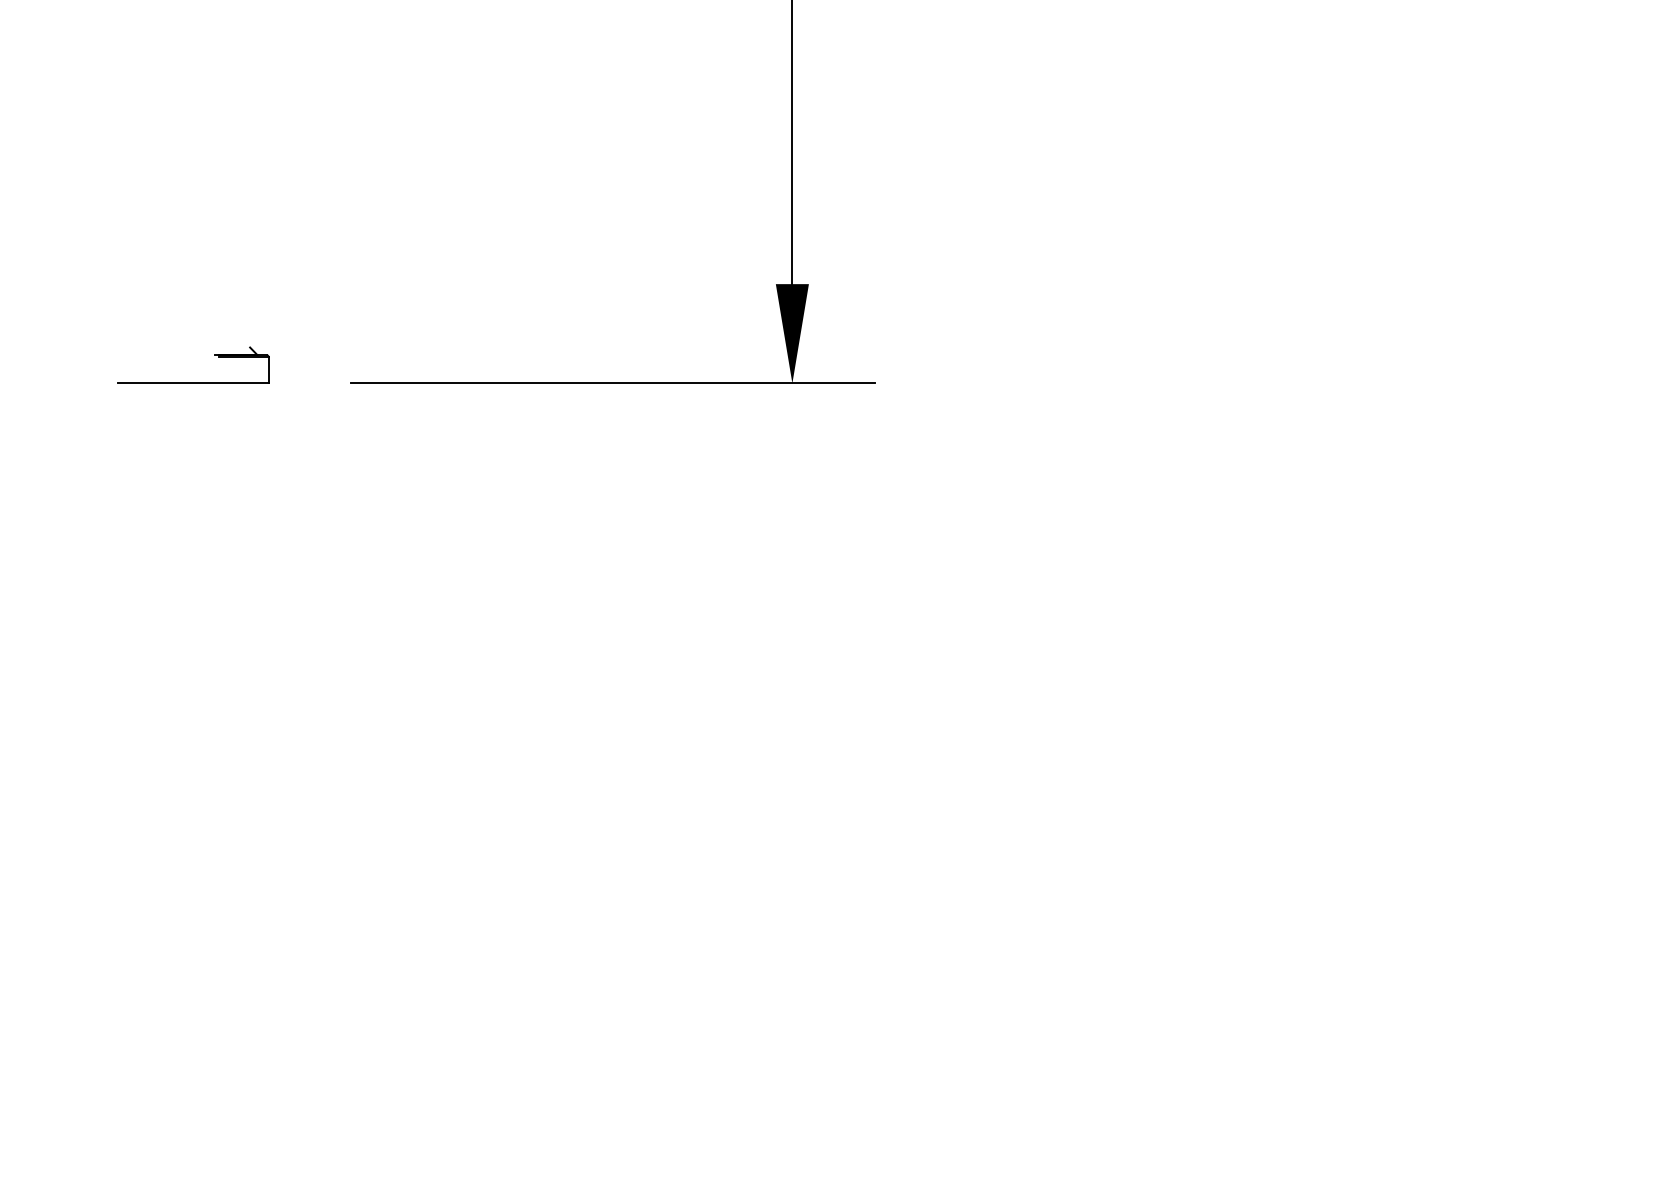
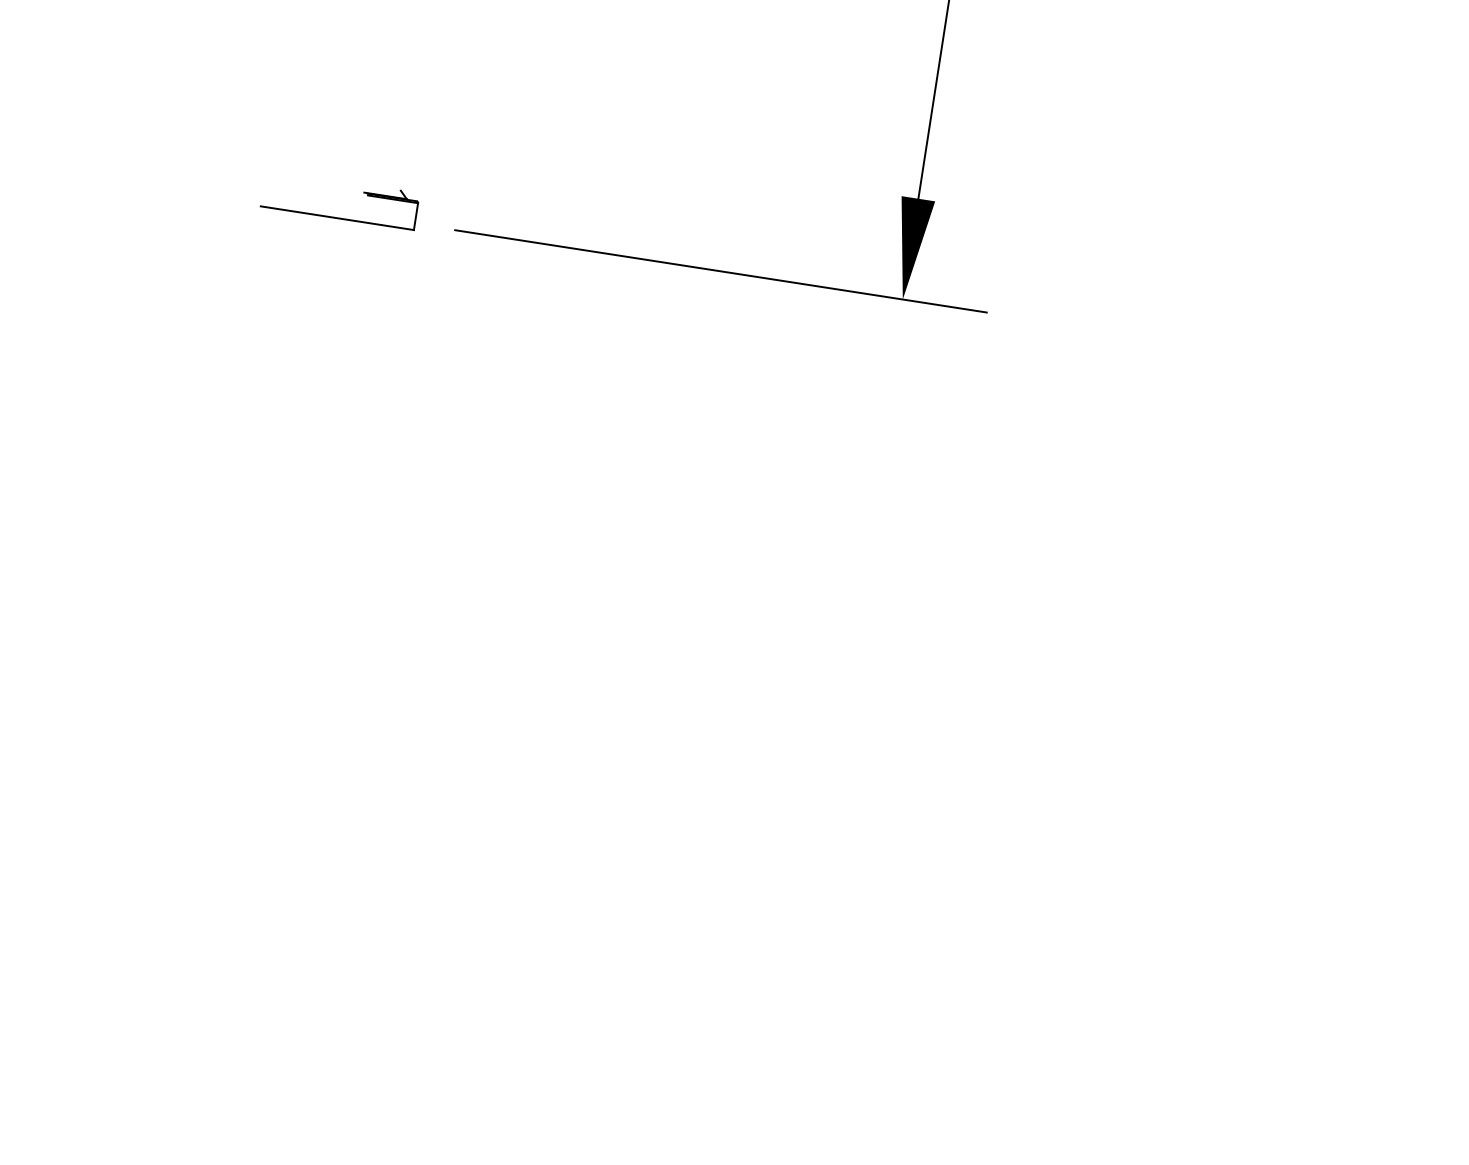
part: (193, 382) -> (337, 217), moved

